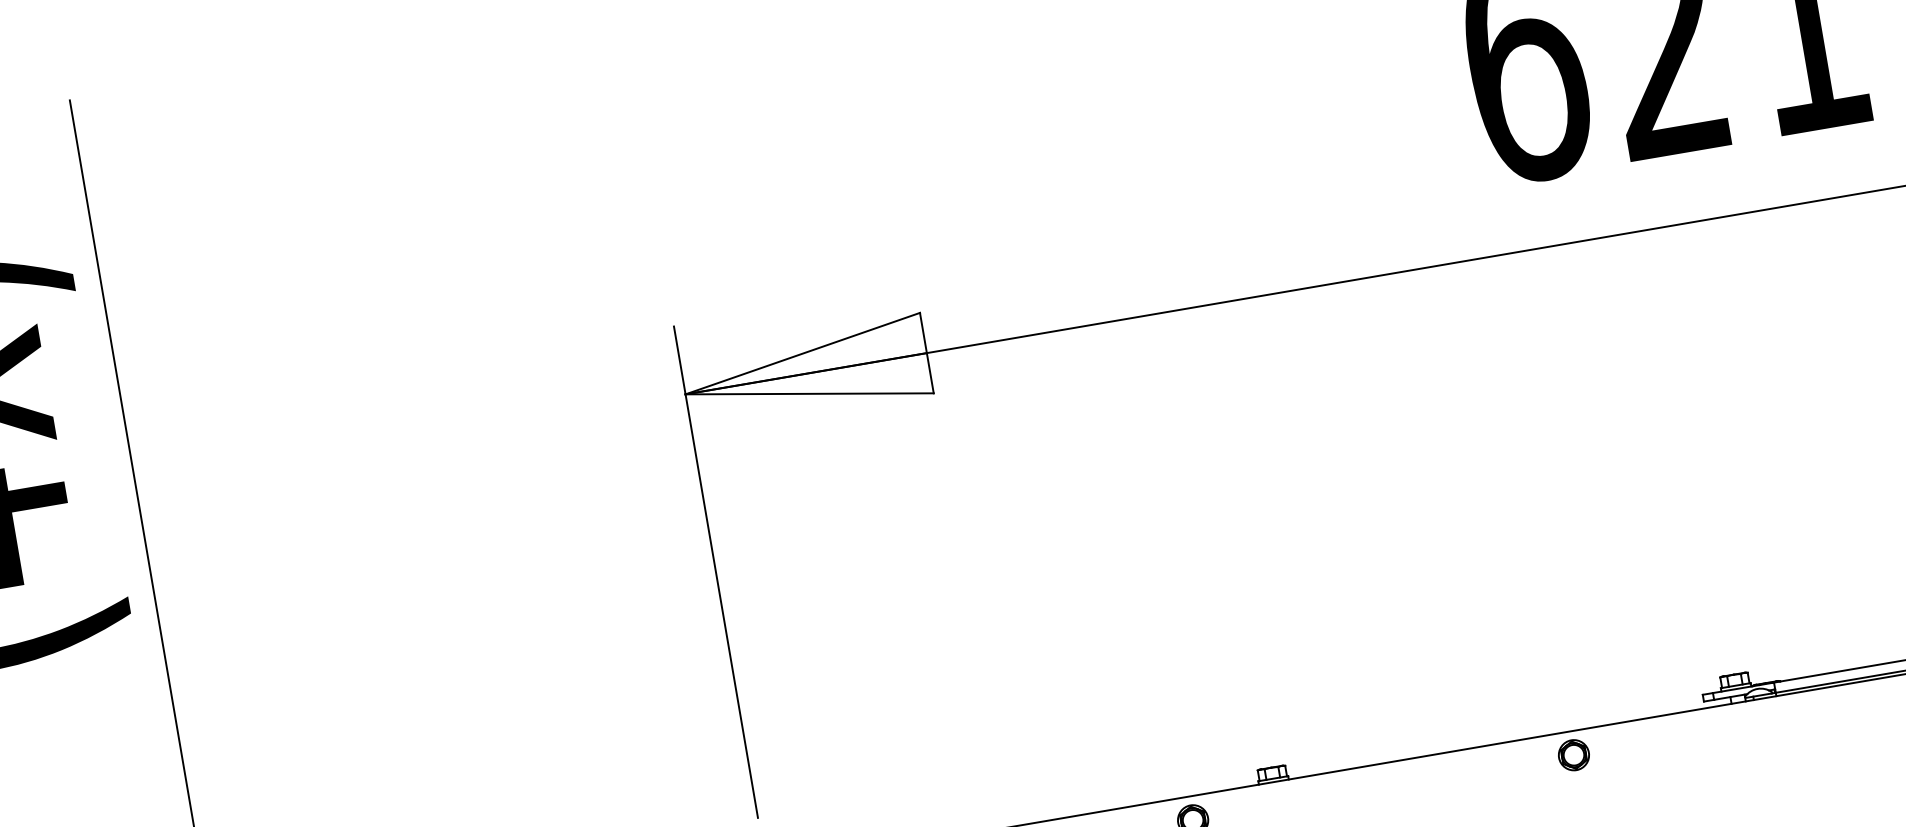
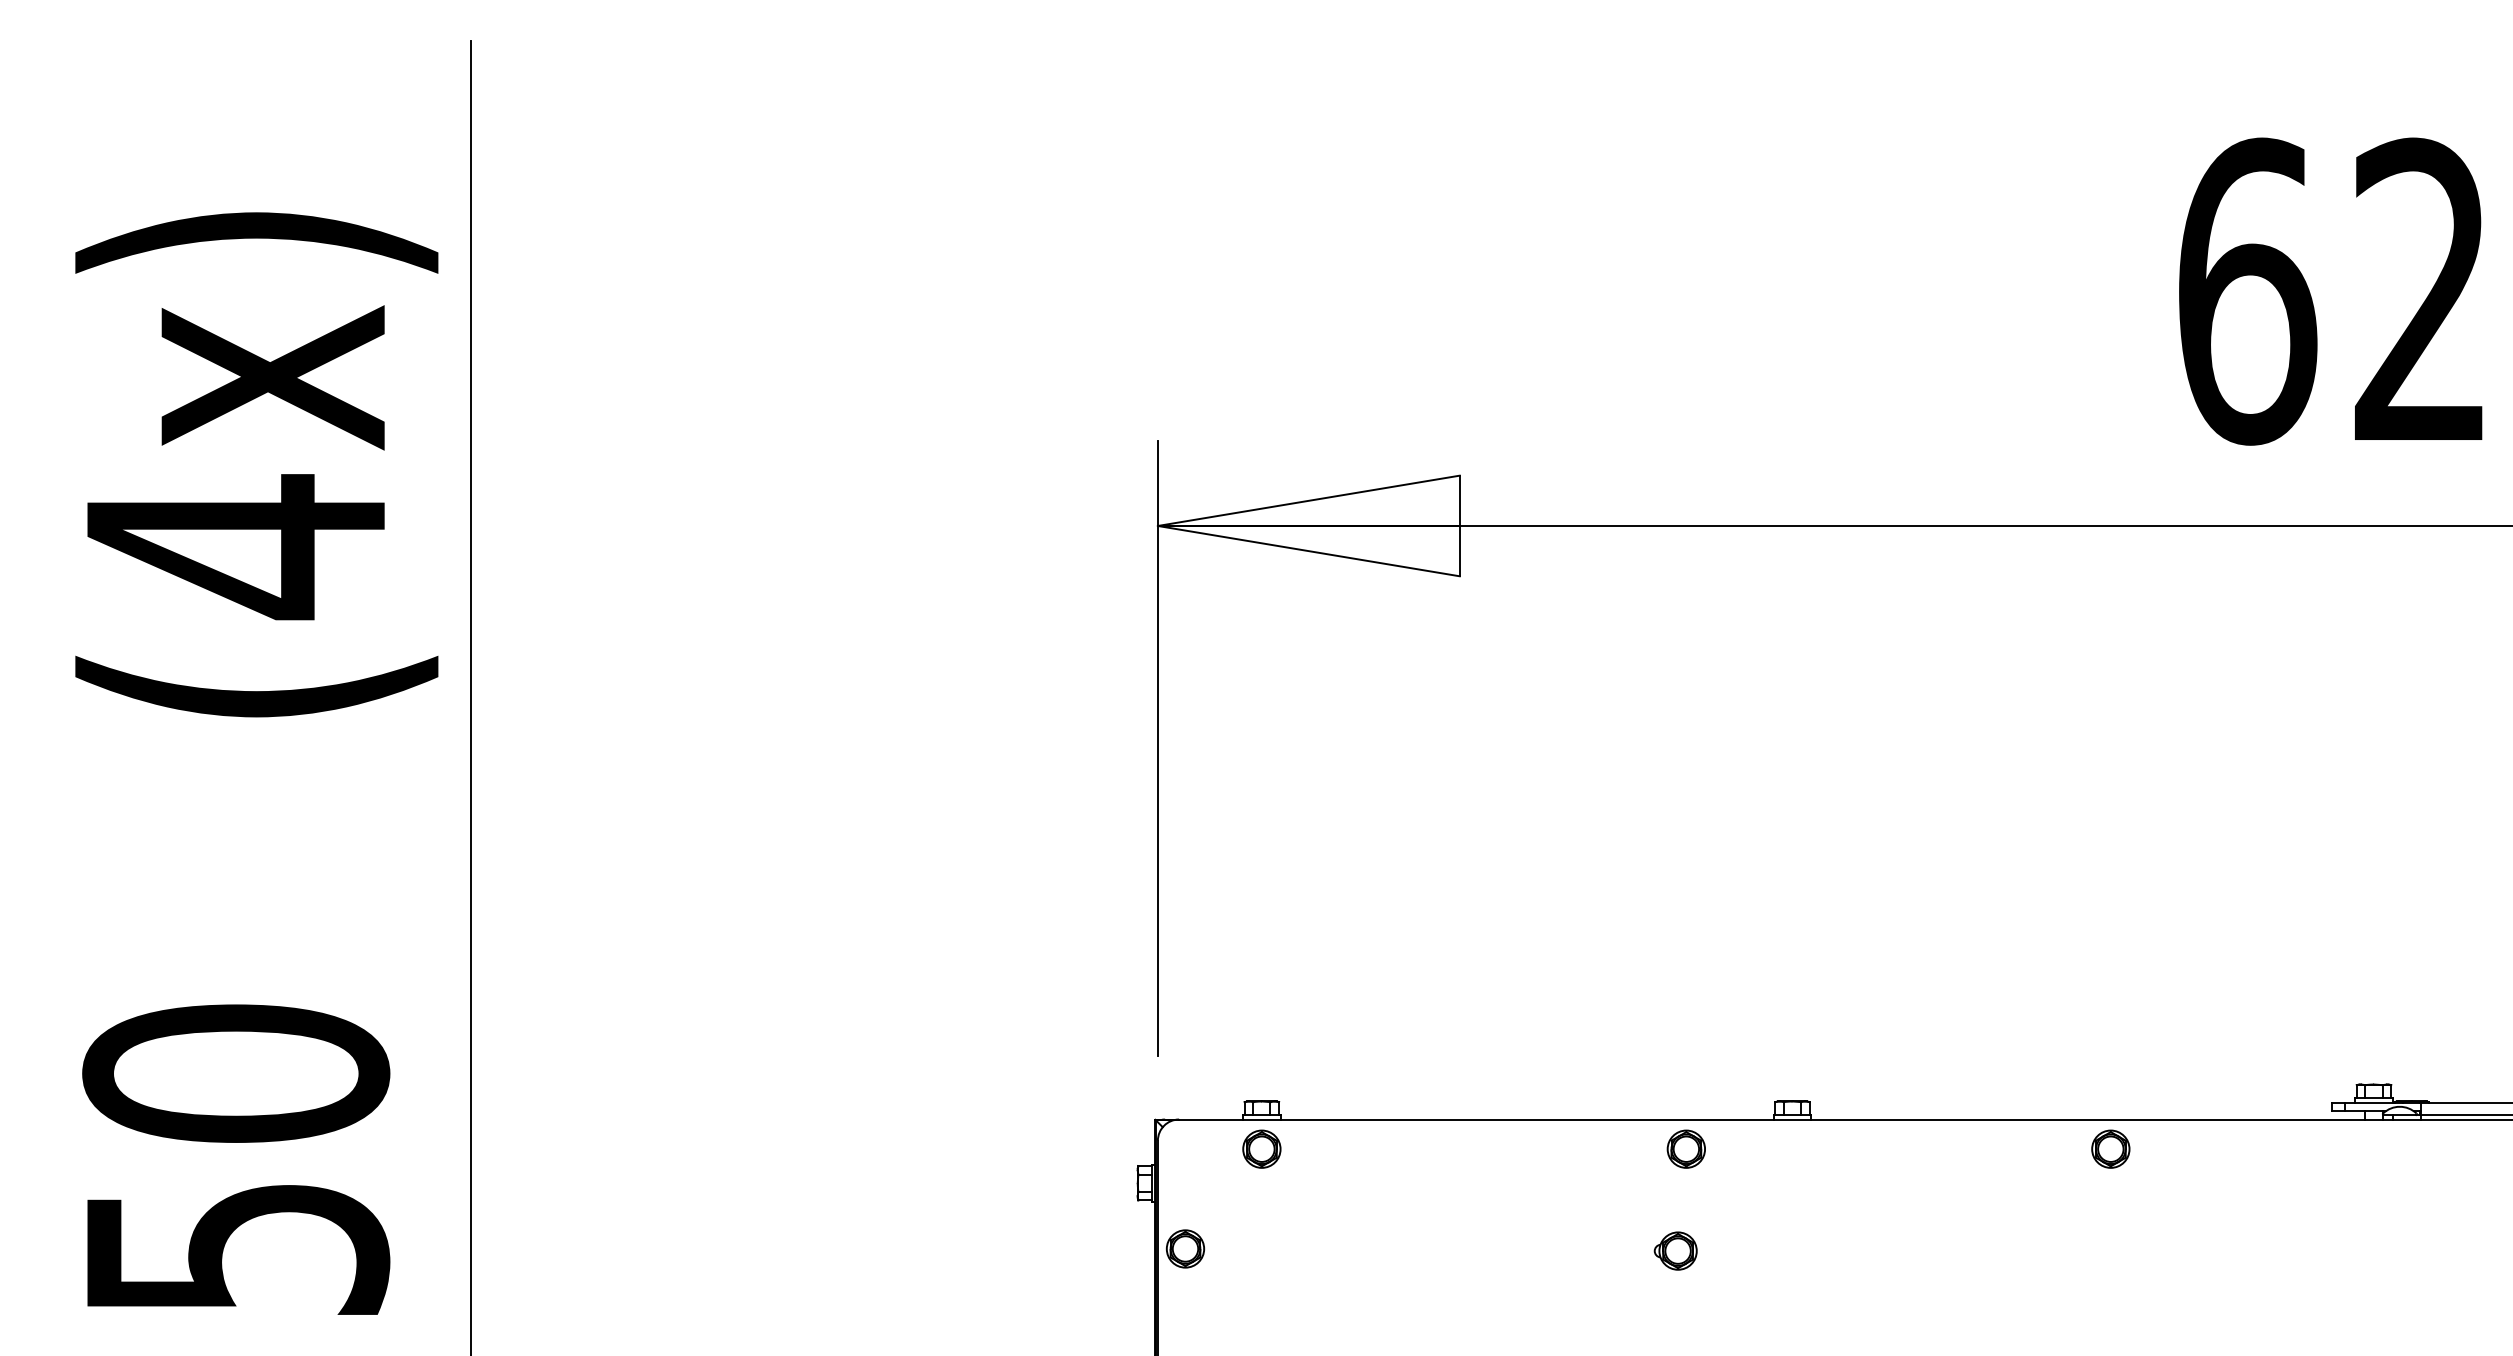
part: (1573, 754) -> (2110, 1148), moved

